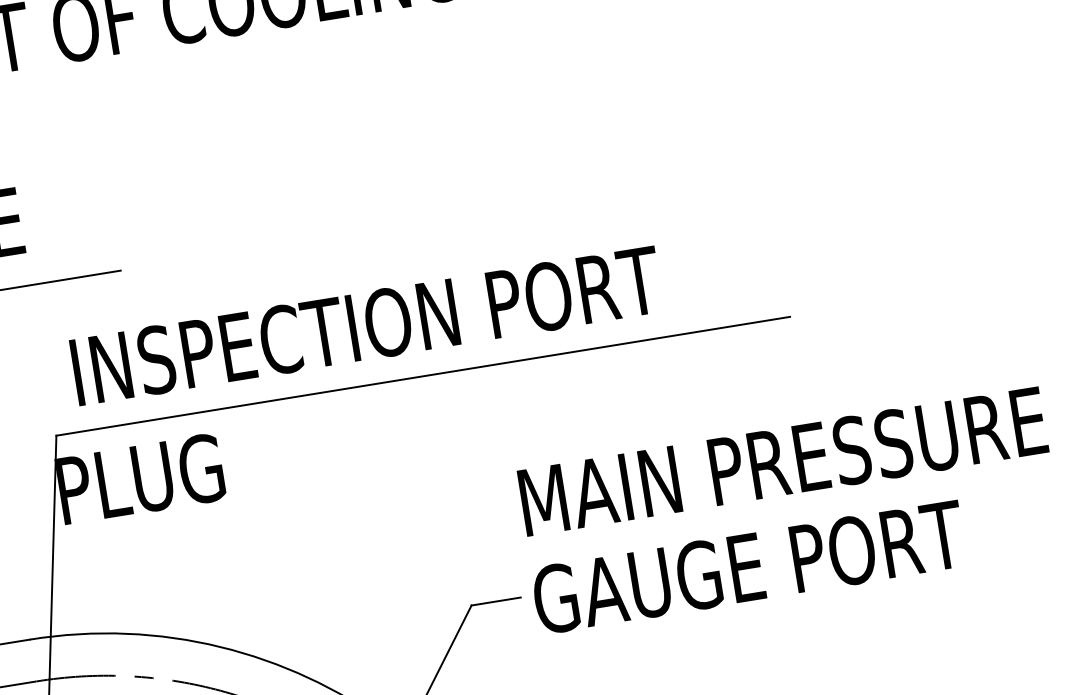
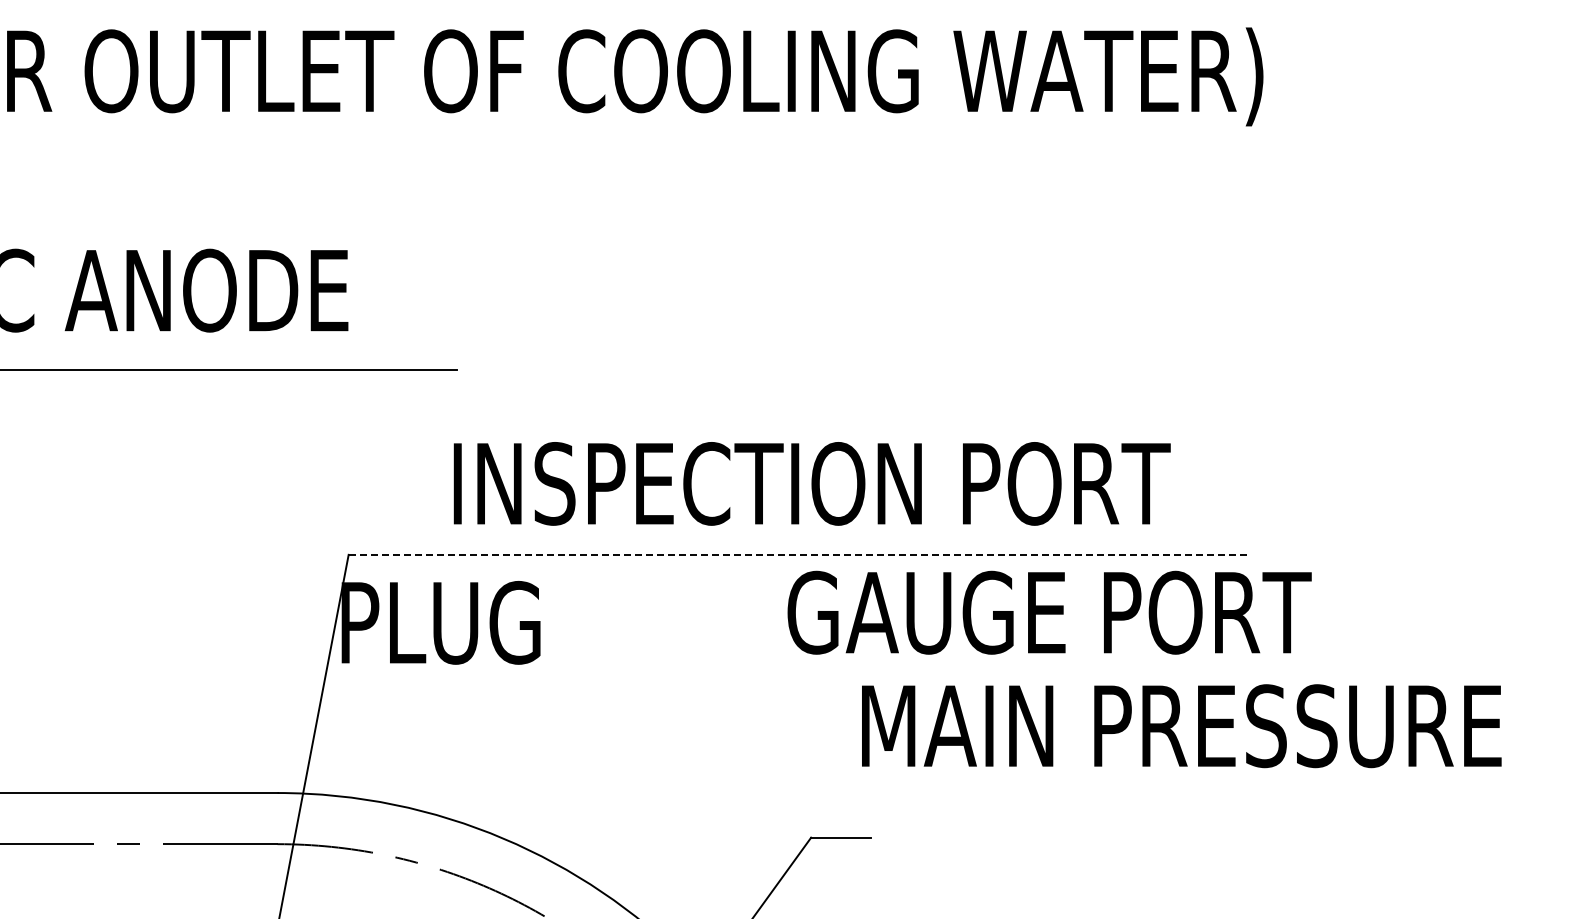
text: (366, 325) -> (811, 483), moved
line: (423, 375) -> (798, 554), solid -> dashed
text: (783, 461) -> (1181, 726), moved
text: (748, 567) -> (1049, 612), moved

